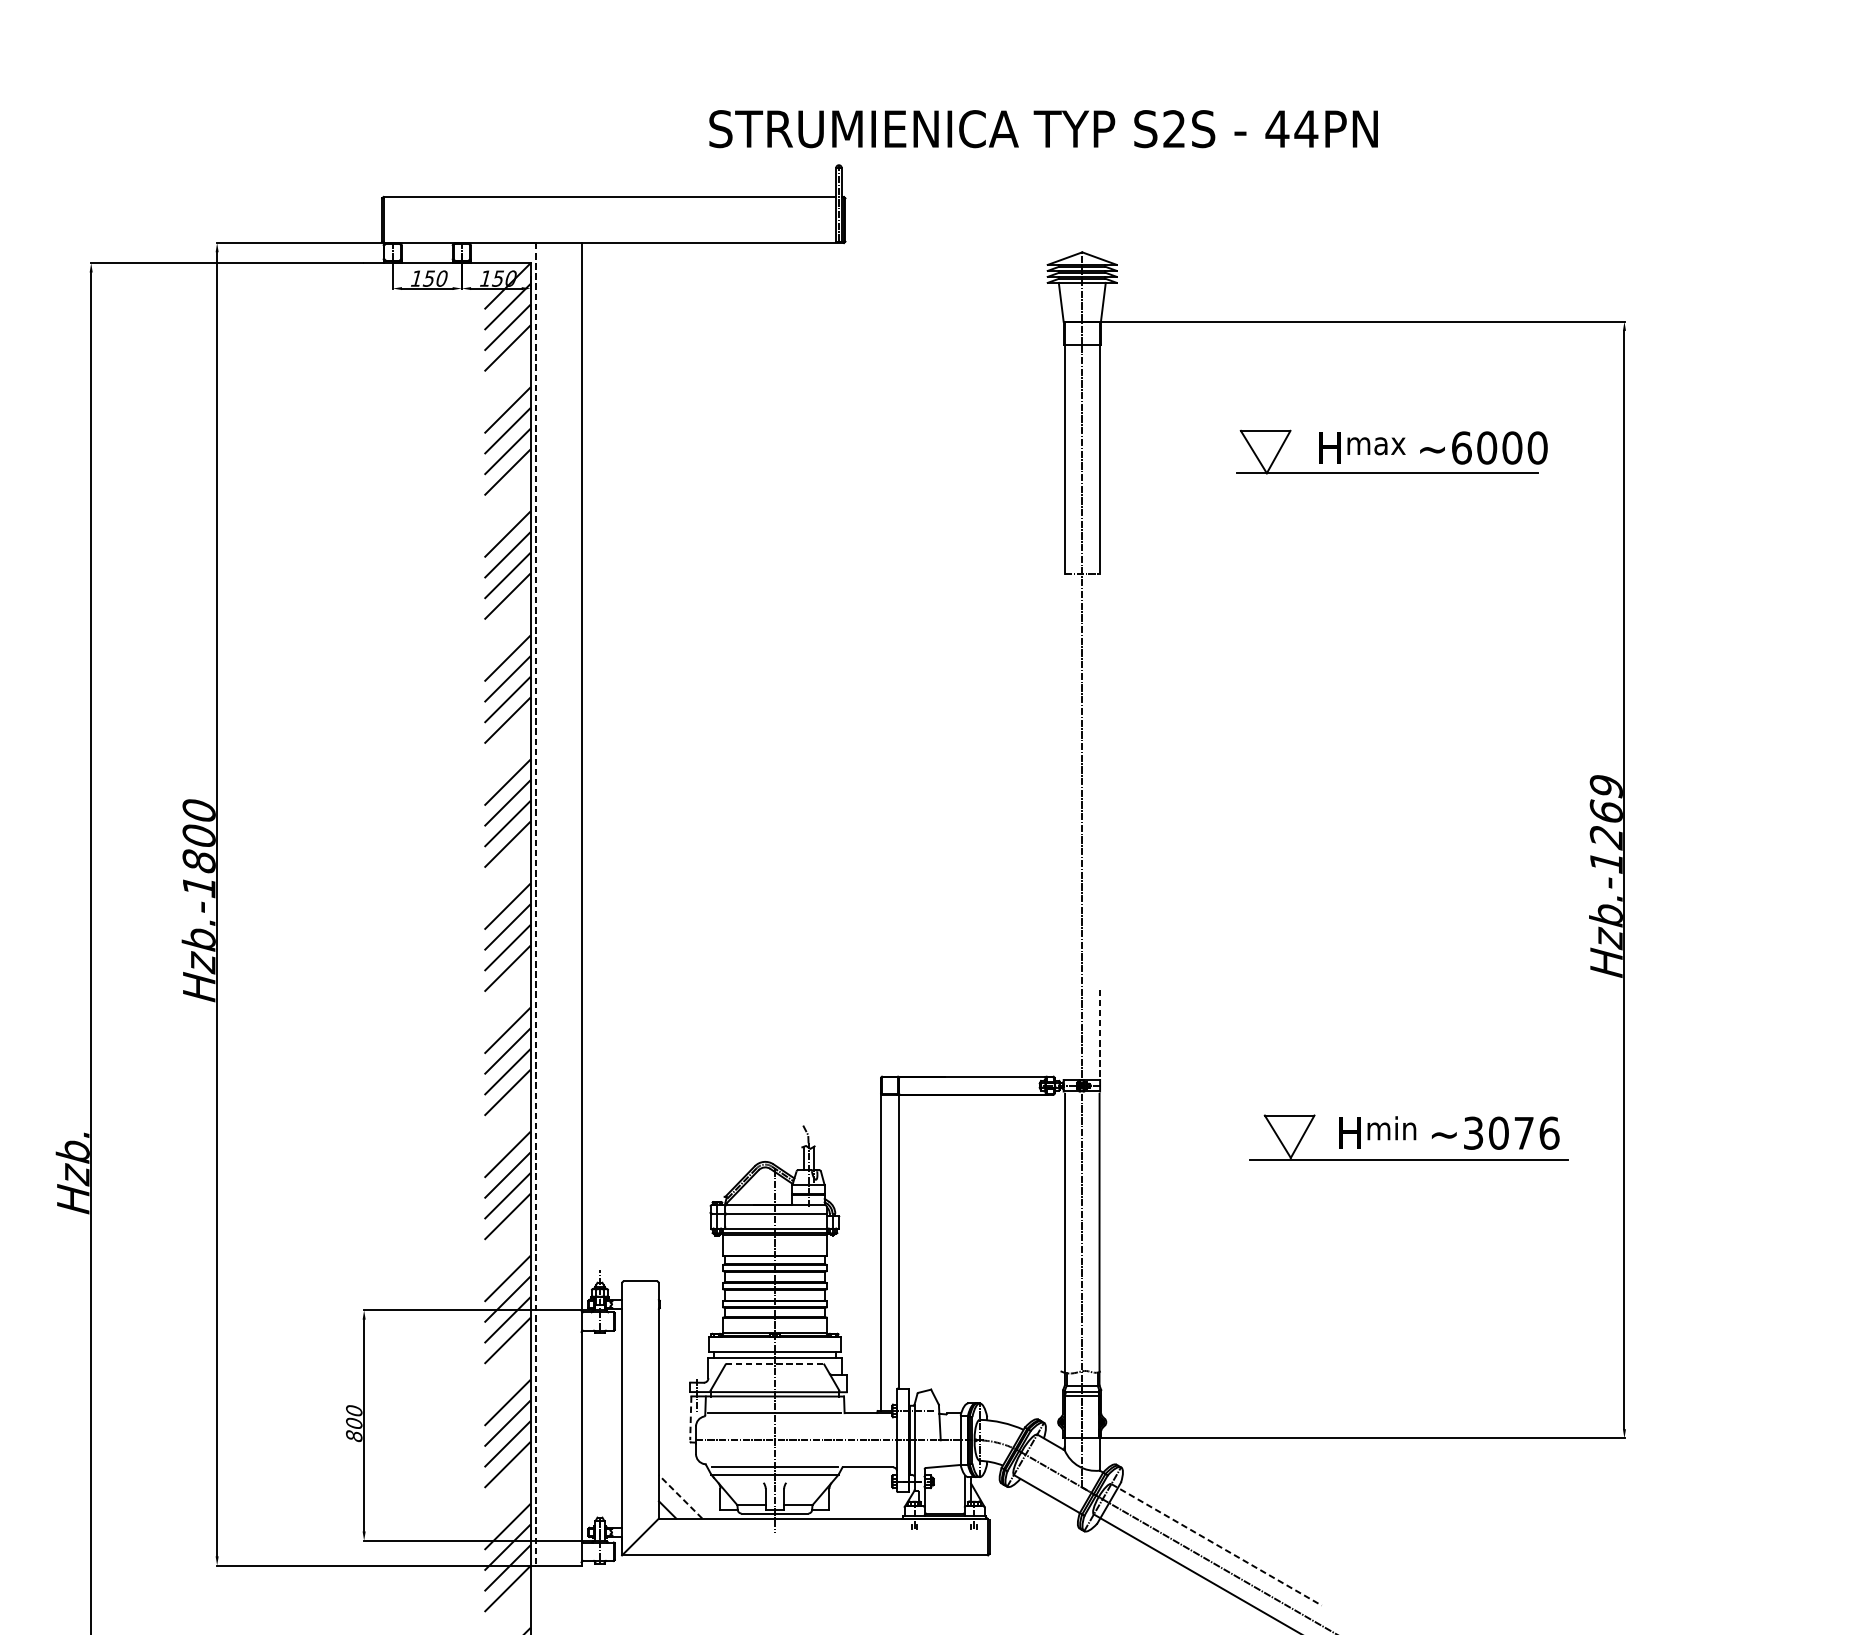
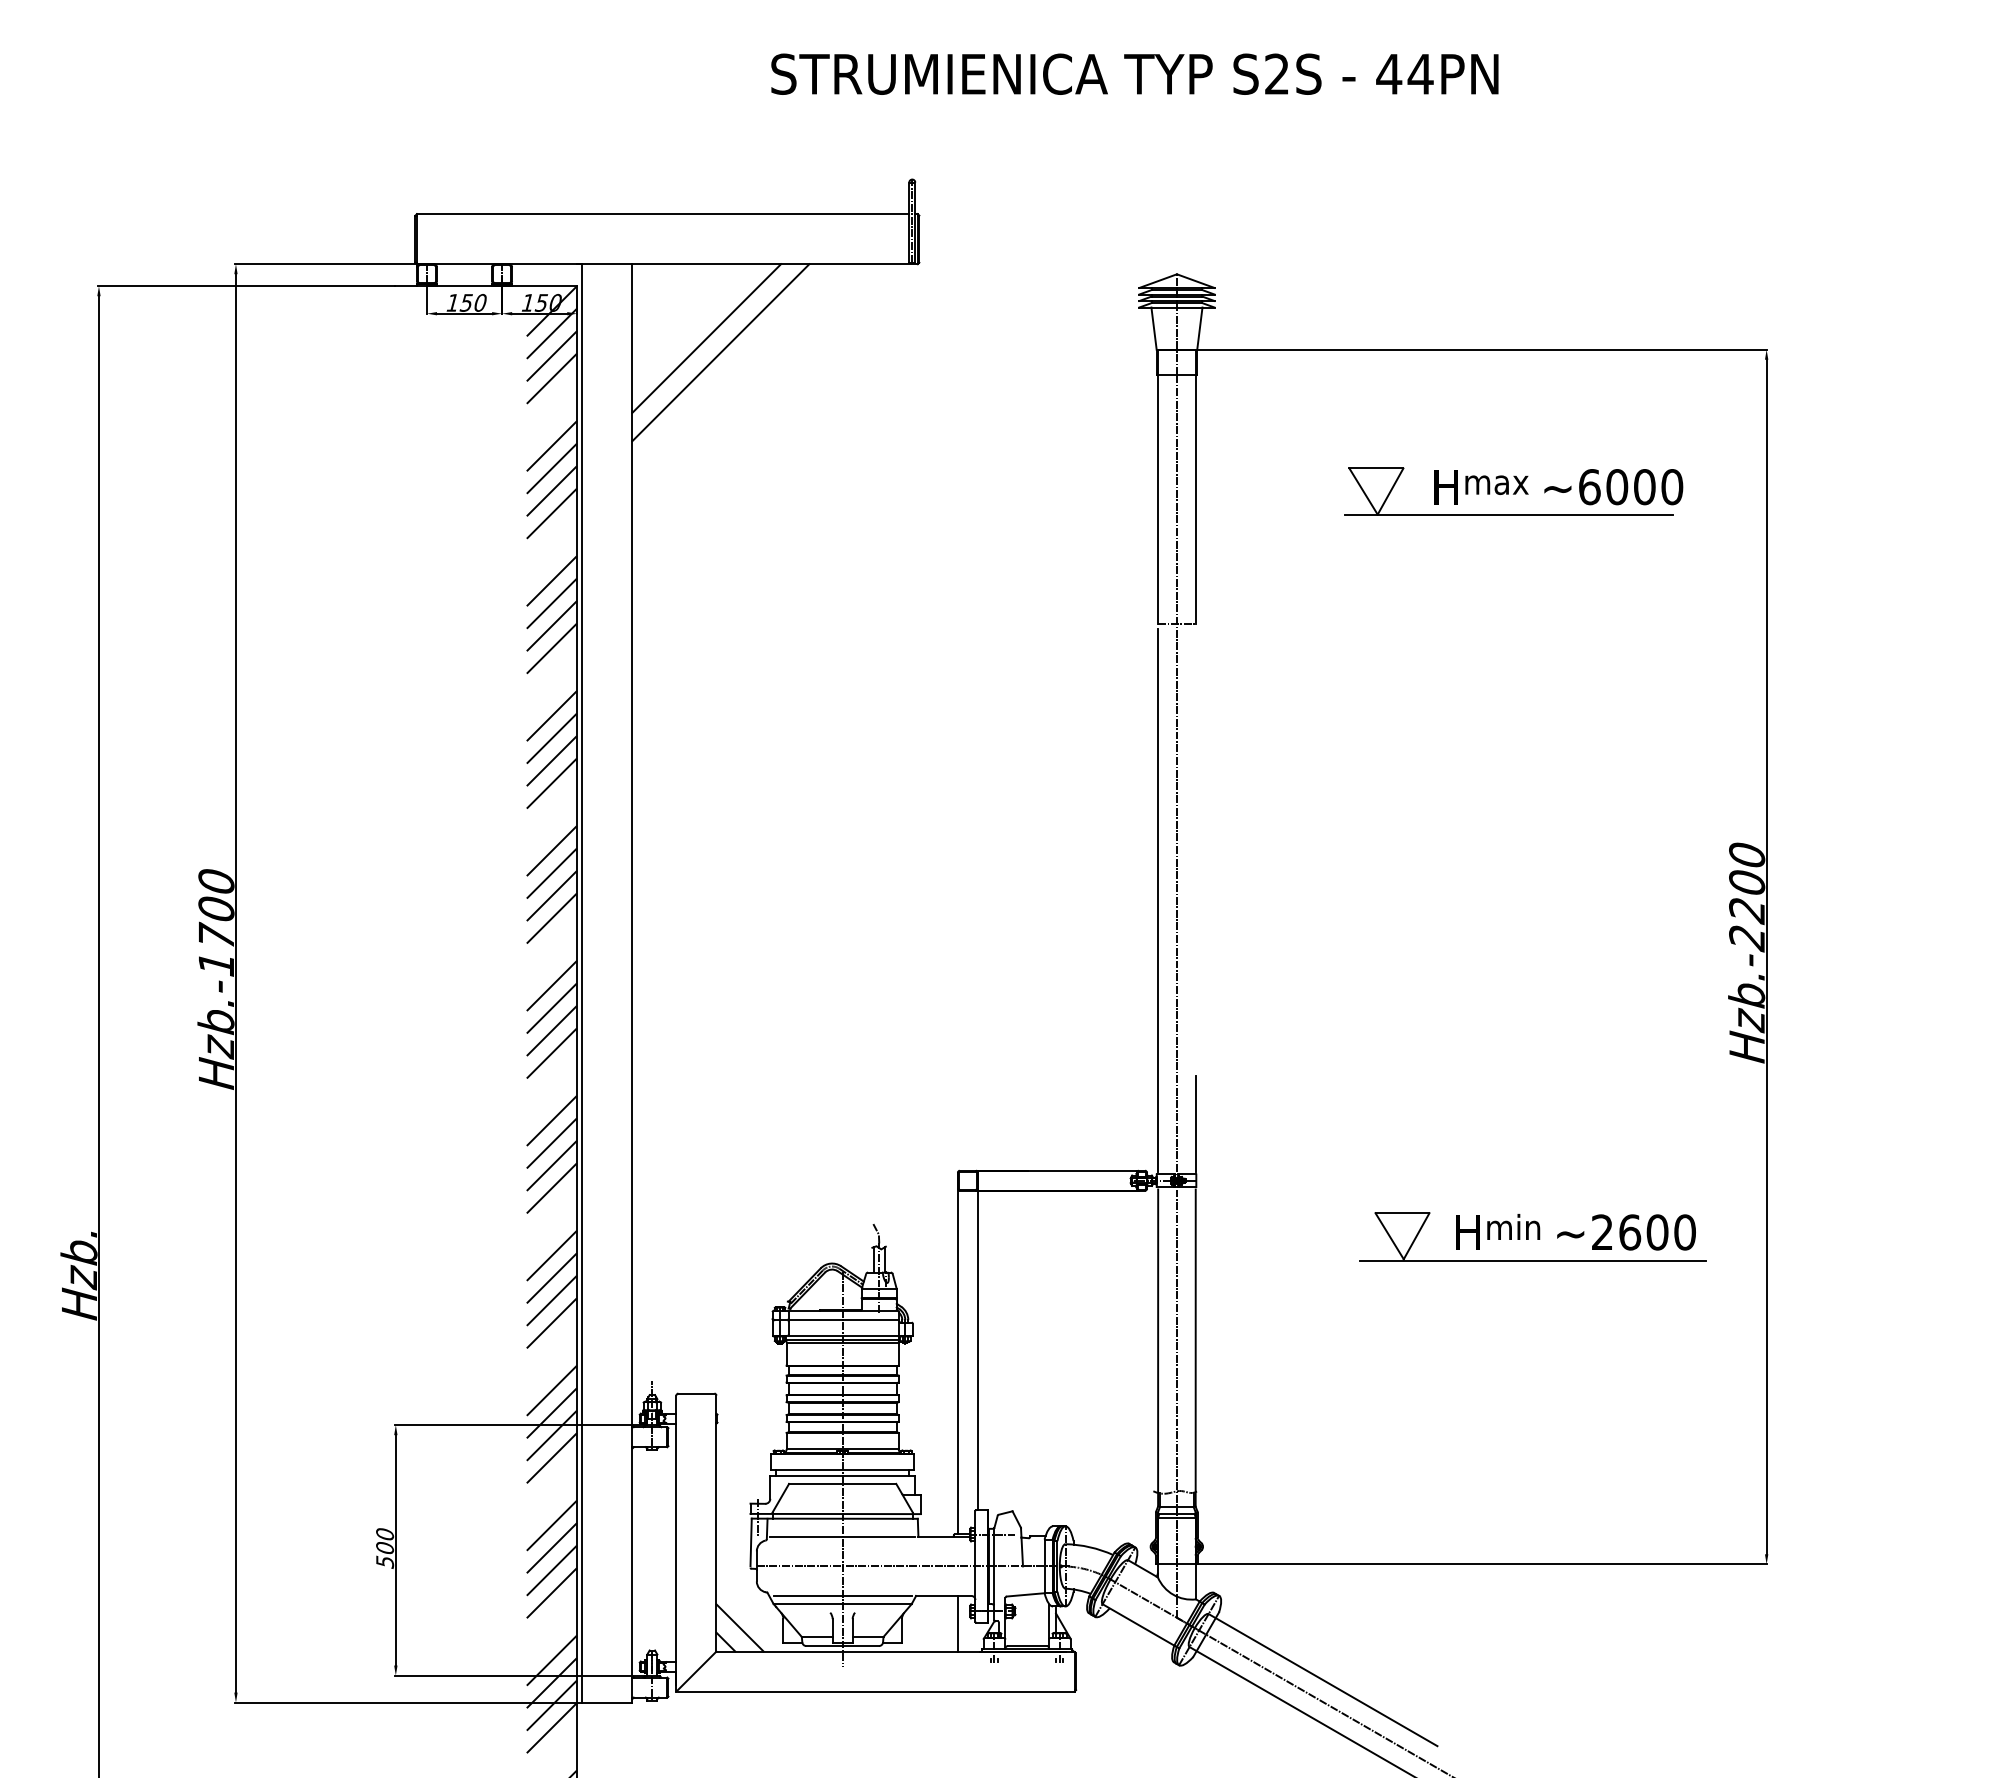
text: (1043, 128) -> (1134, 73), moved
line: (649, 311) -> (706, 338), added
line: (662, 324) -> (720, 352), added
text: (1606, 825) -> (1747, 897), Hzb.-1269 -> Hzb.-2200
line: (1065, 827) -> (1158, 899), added
text: (199, 860) -> (216, 935), Hzb.-1800 -> Hzb.-1700
line: (535, 904) -> (582, 983), dashed -> solid
line: (1099, 1034) -> (1195, 1124), dashed -> solid
text: (1512, 1133) -> (1644, 1232), ~3076 -> ~2600
line: (774, 1364) -> (842, 1483), dashed -> solid
line: (691, 1418) -> (751, 1542), dashed -> solid
text: (354, 1435) -> (385, 1561), 800 -> 500
line: (880, 1492) -> (957, 1623), added
line: (680, 1496) -> (739, 1627), dashed -> solid
line: (1217, 1545) -> (1323, 1680), dashed -> solid

